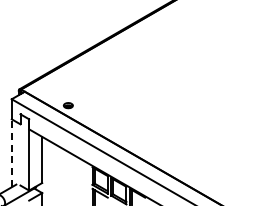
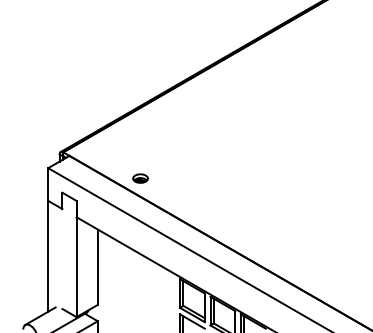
line: (11, 153) -> (47, 256), dashed -> solid

